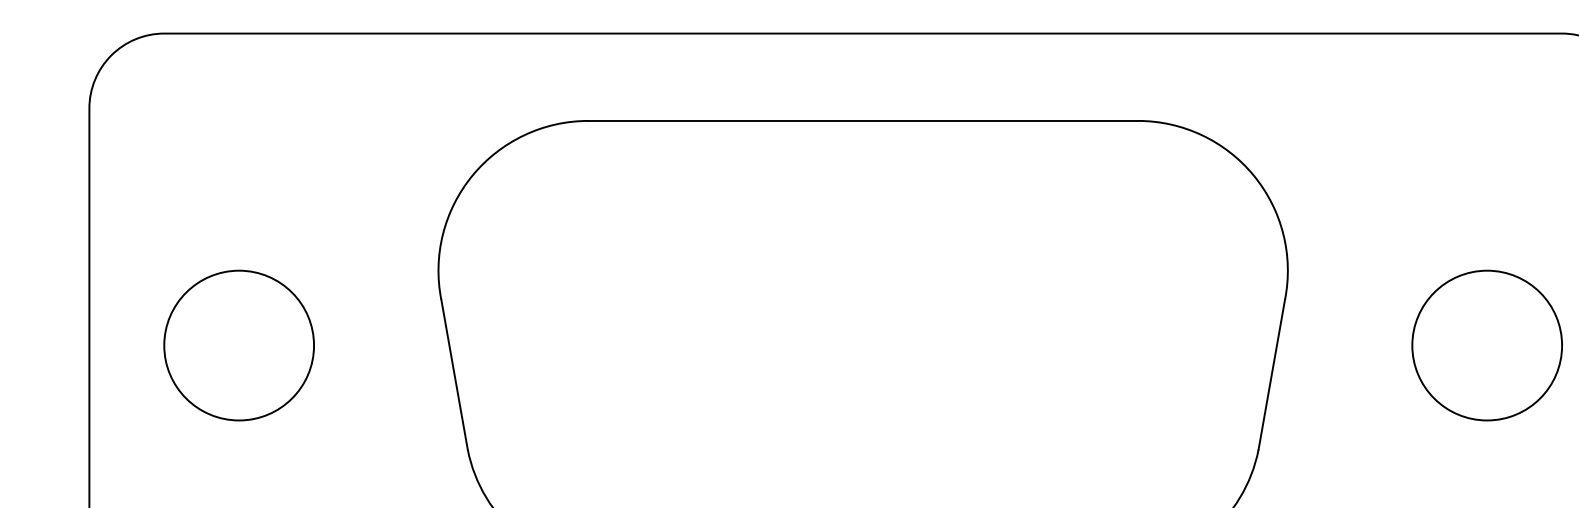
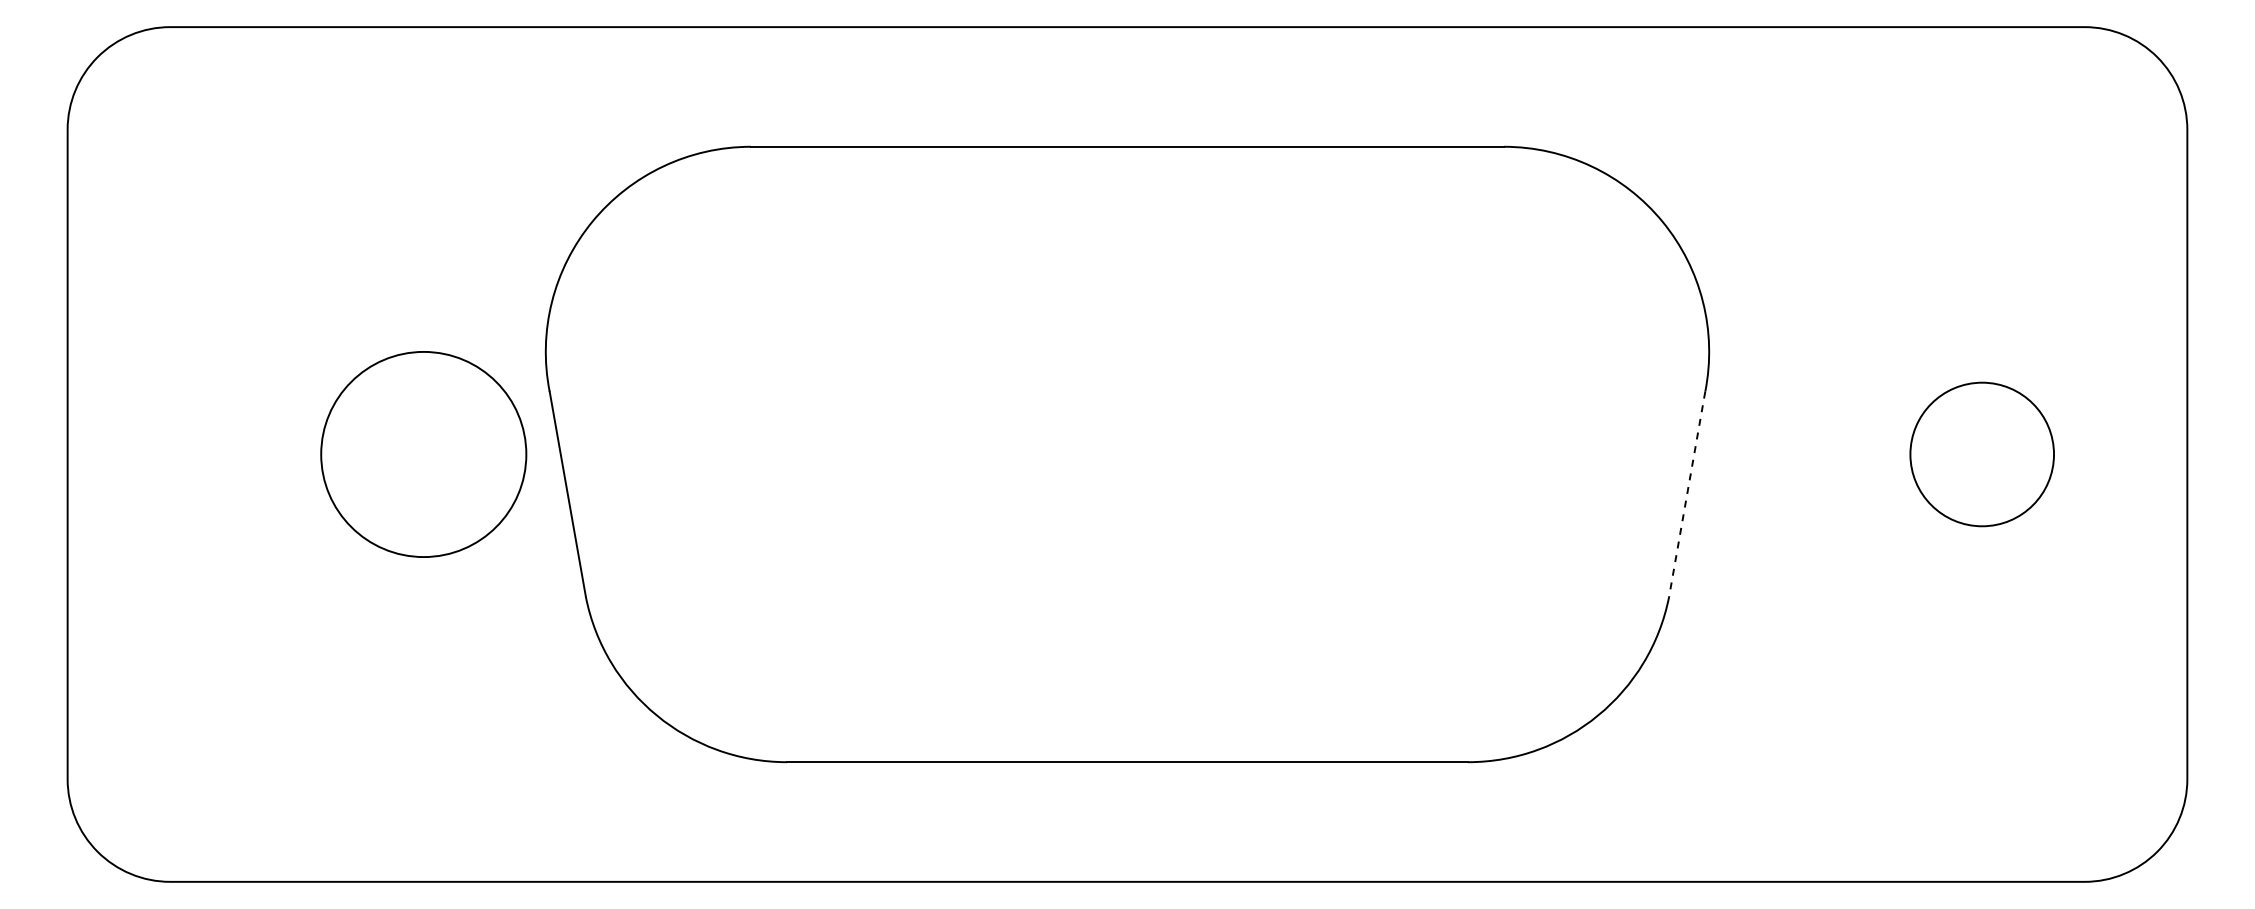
circle: (238, 345) -> (423, 454), moved
circle: (1486, 345) -> (1981, 454), size x0.7
line: (1272, 374) -> (1687, 494), solid -> dashed

